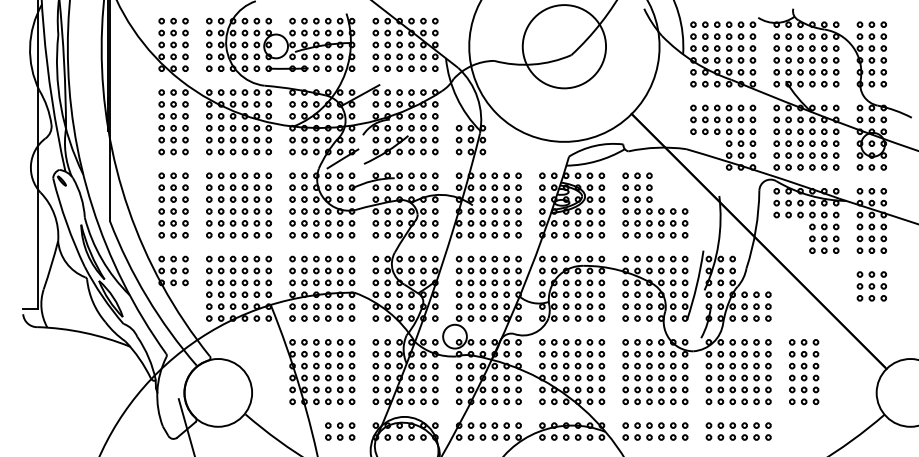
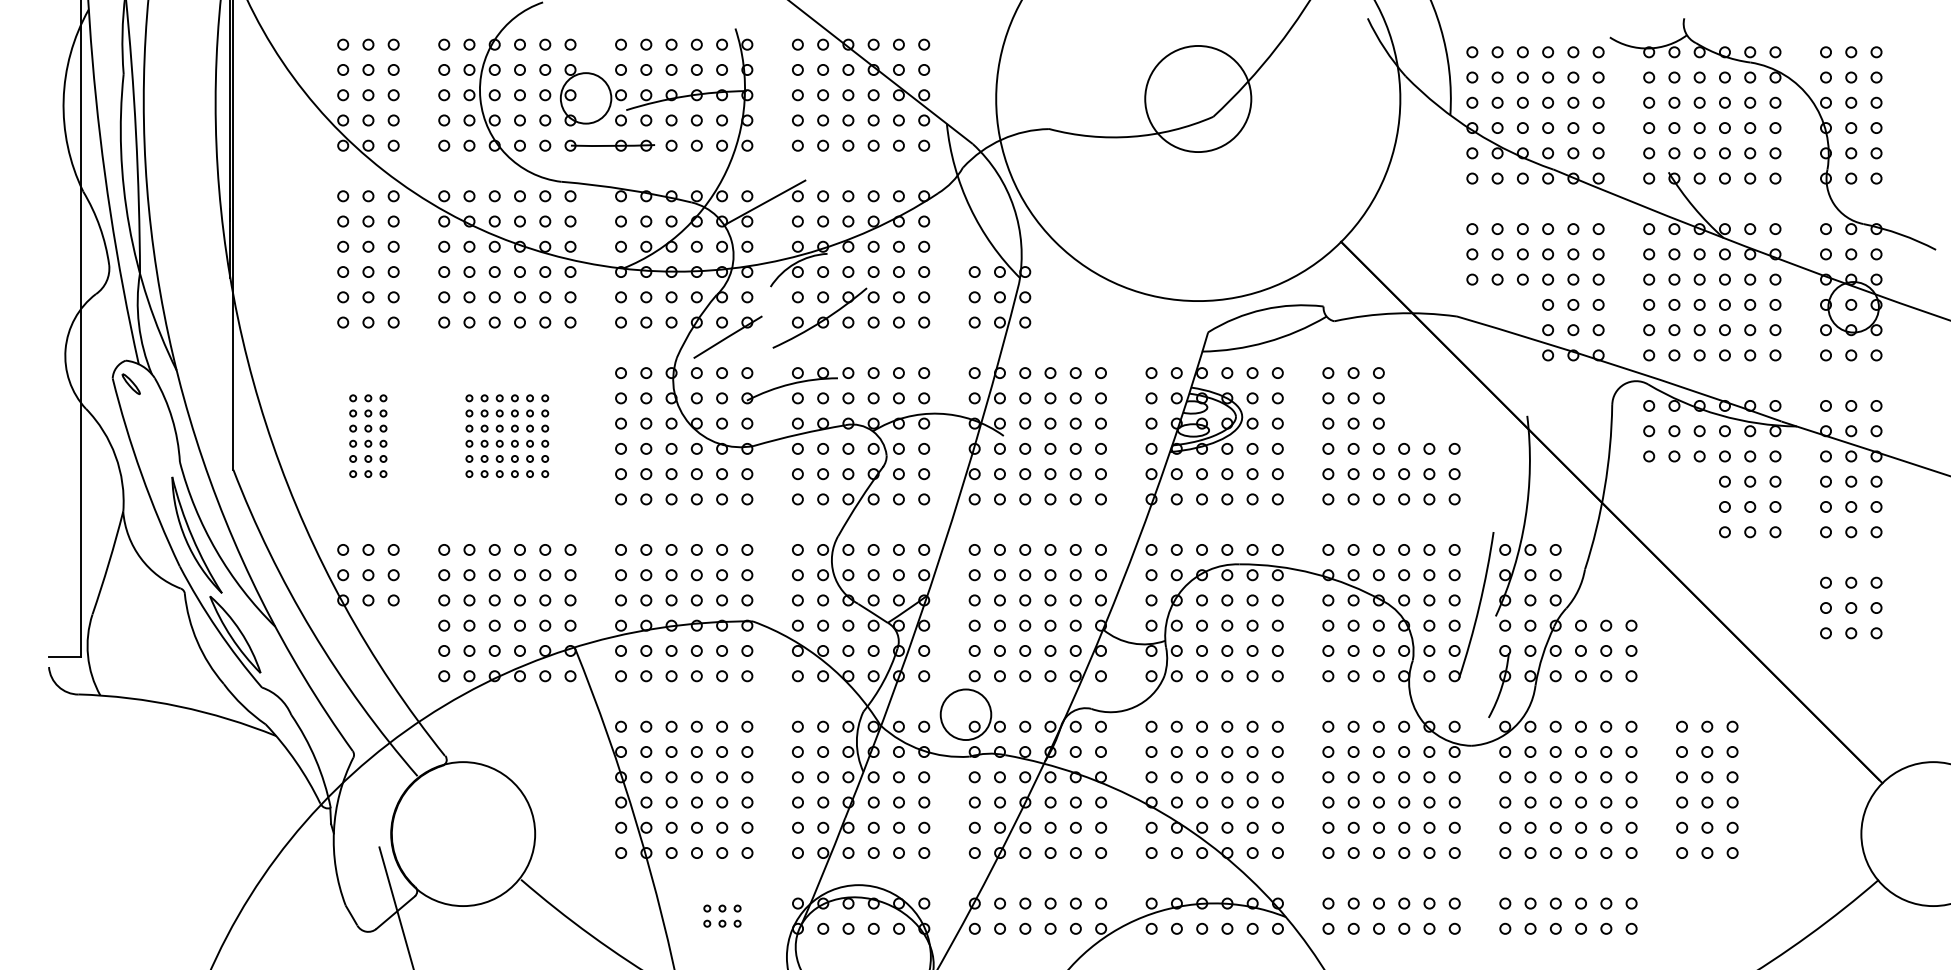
circle: (564, 46) -> (1198, 98), size x0.6
part: (173, 205) -> (368, 436), size x0.6
part: (238, 205) -> (506, 436), size x0.6
part: (340, 431) -> (722, 916), size x0.6

